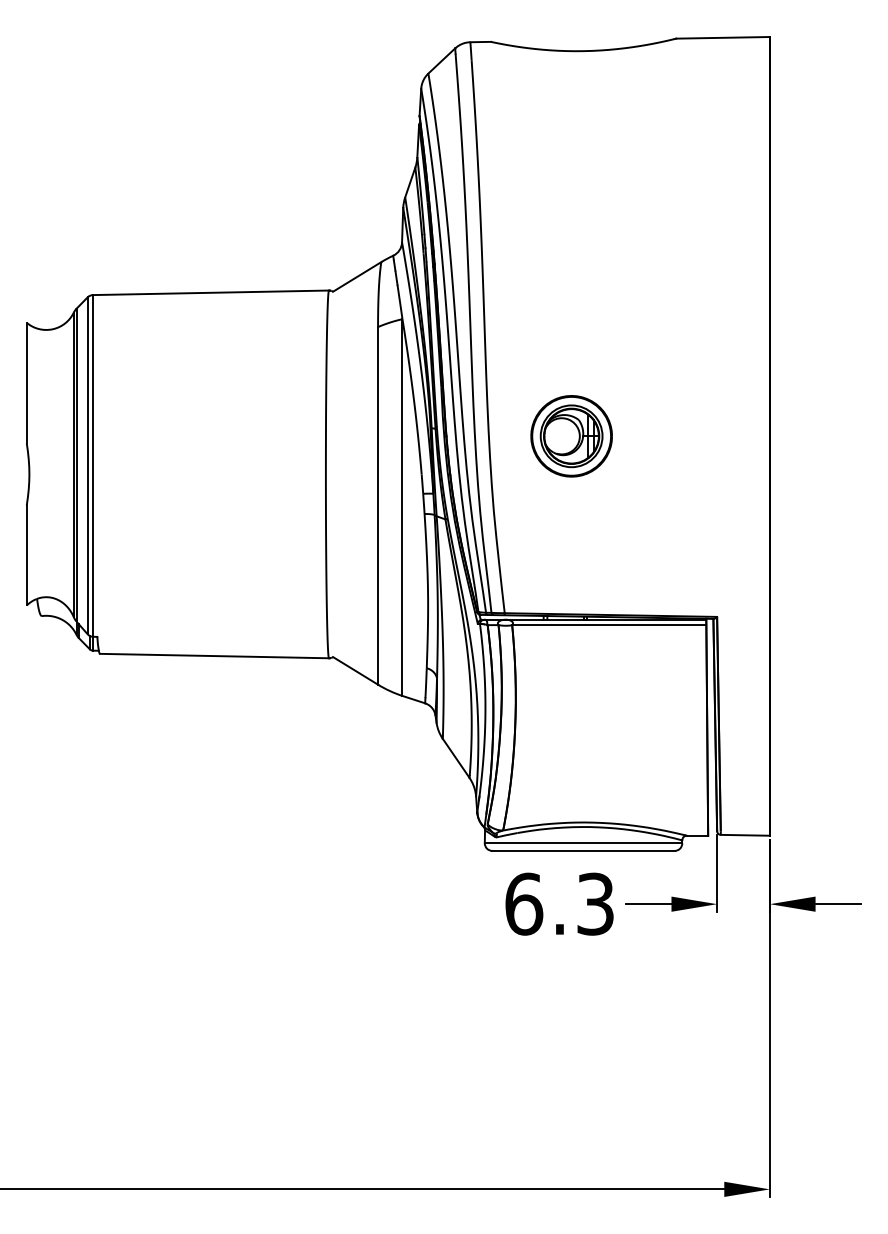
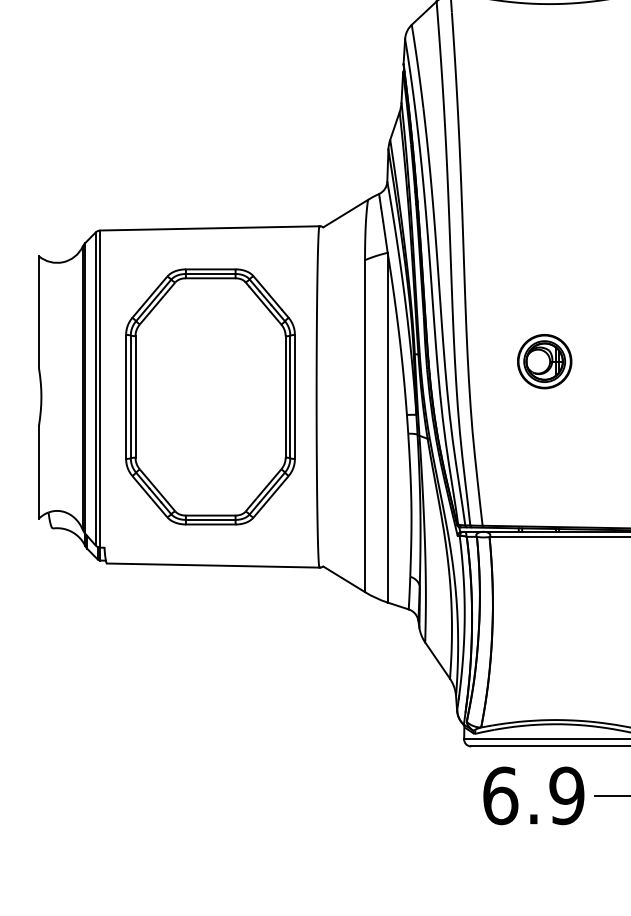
part: (571, 436) -> (544, 361), size x0.71
part: (211, 474) -> (210, 397), added
text: (595, 903) -> (566, 795), 6.3 -> 6.9

